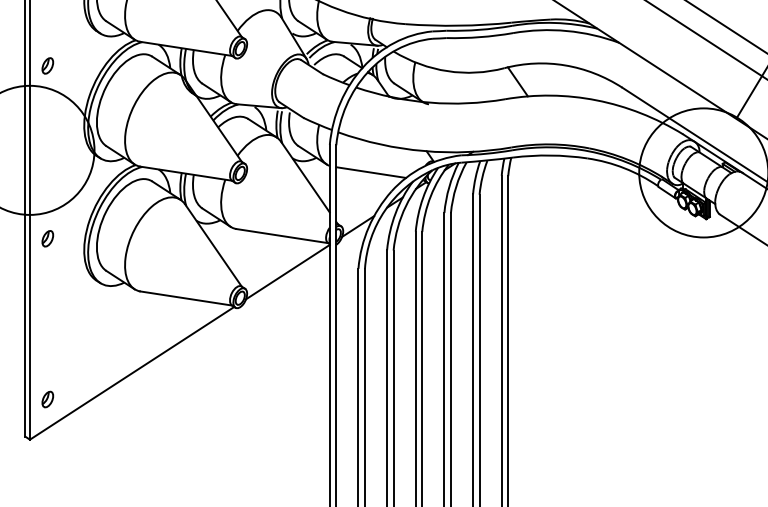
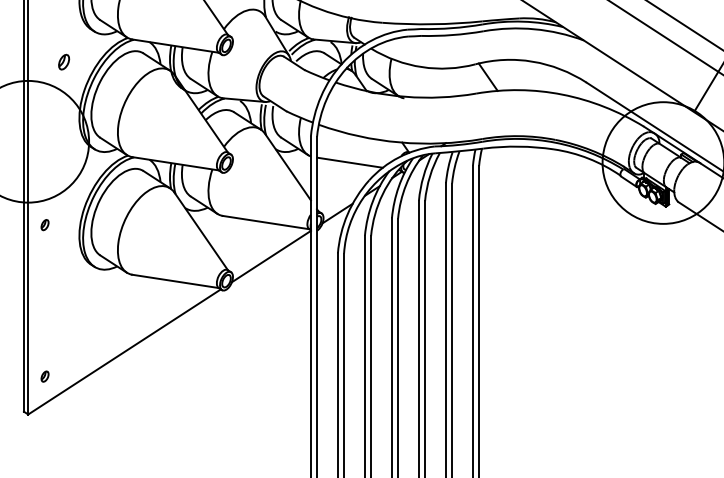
part: (47, 66) -> (63, 62), moved
part: (47, 238) -> (44, 224), size x0.7
part: (47, 399) -> (44, 376), size x0.7

